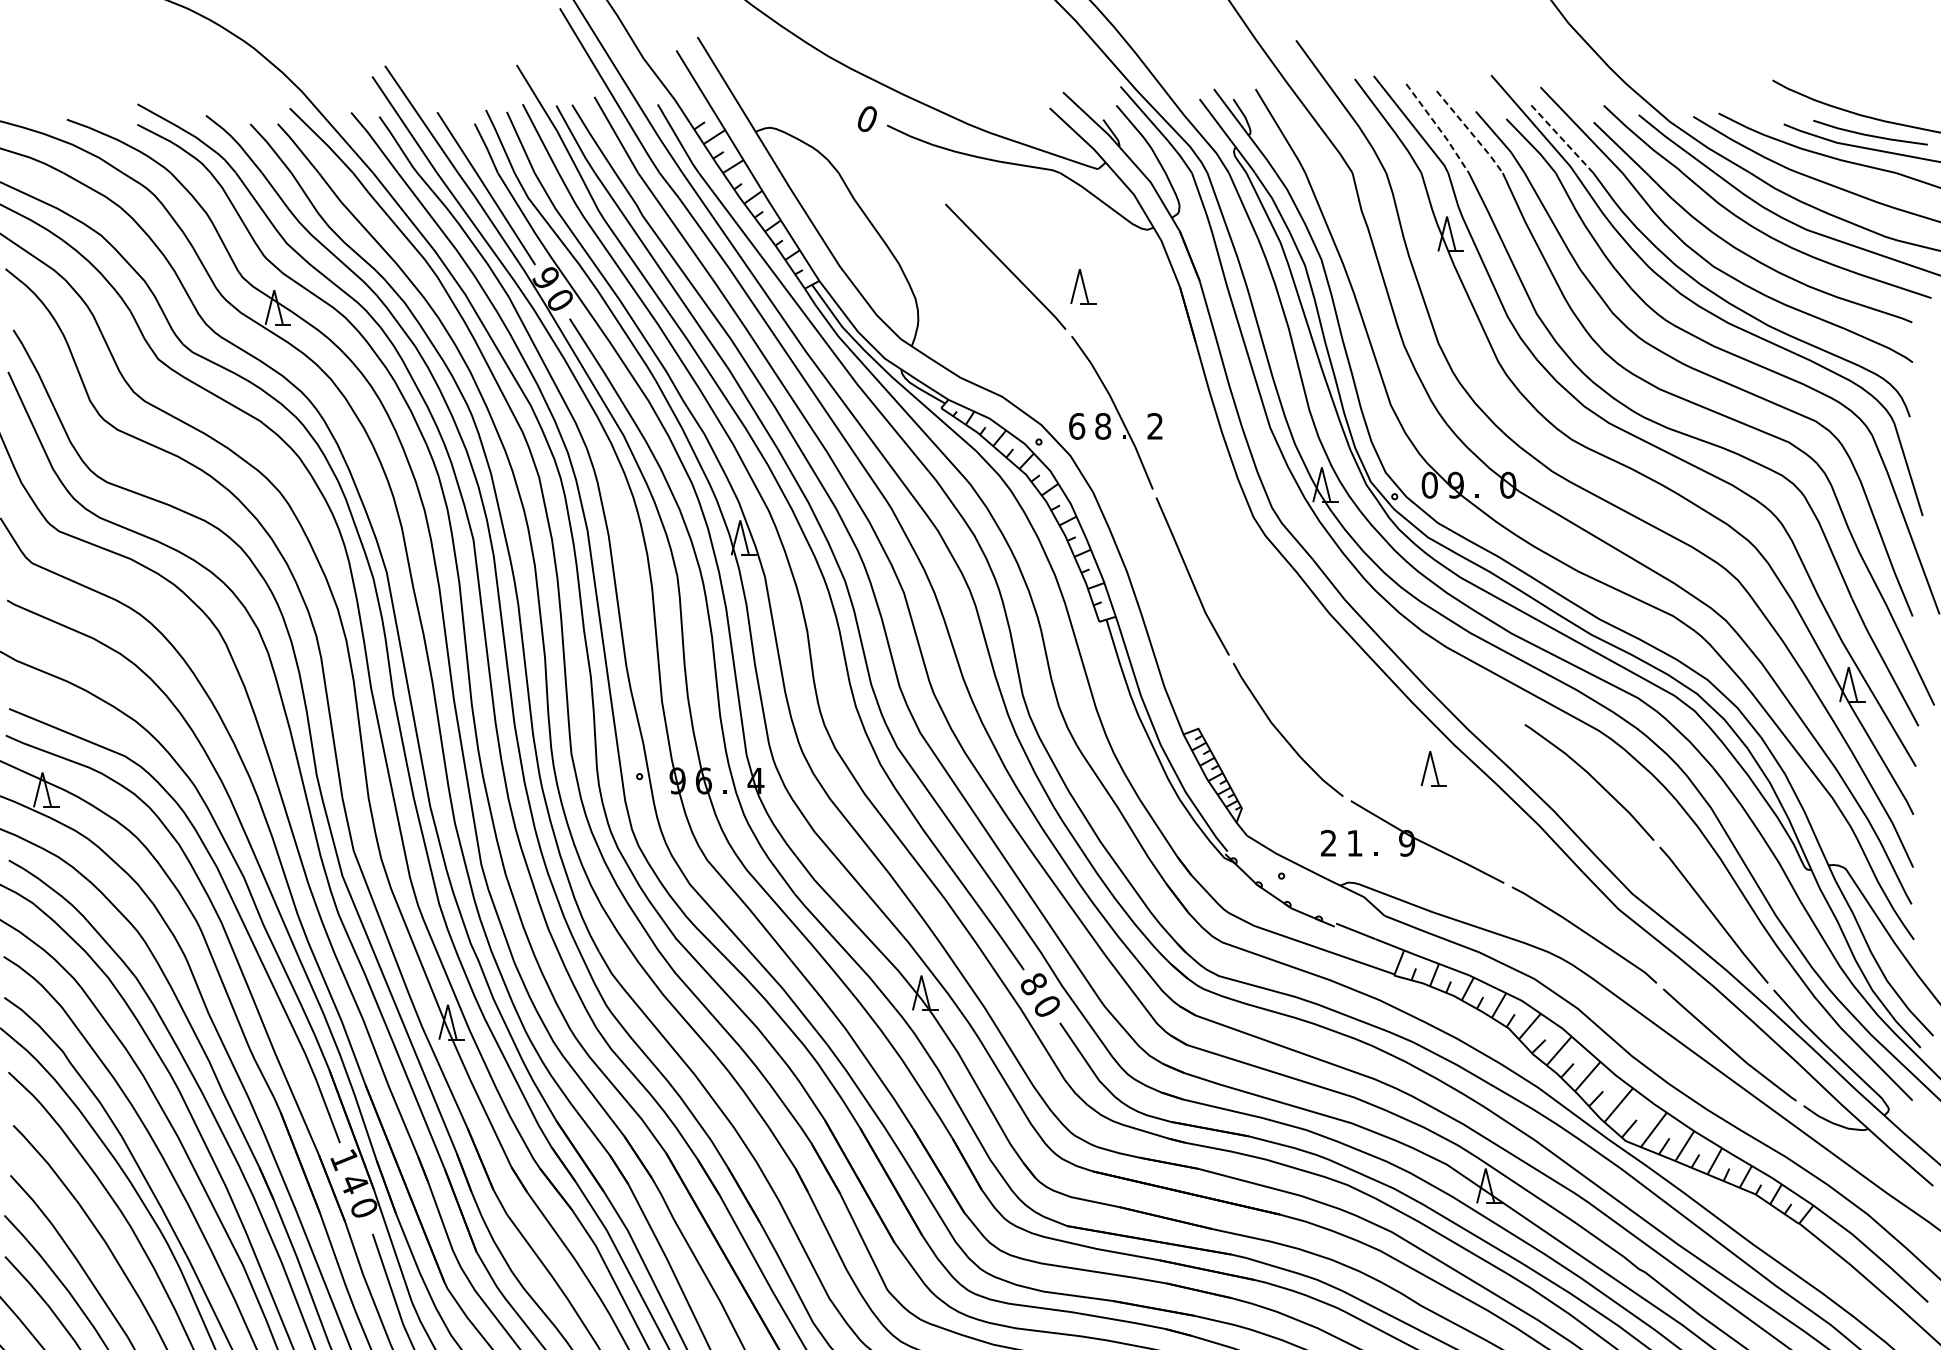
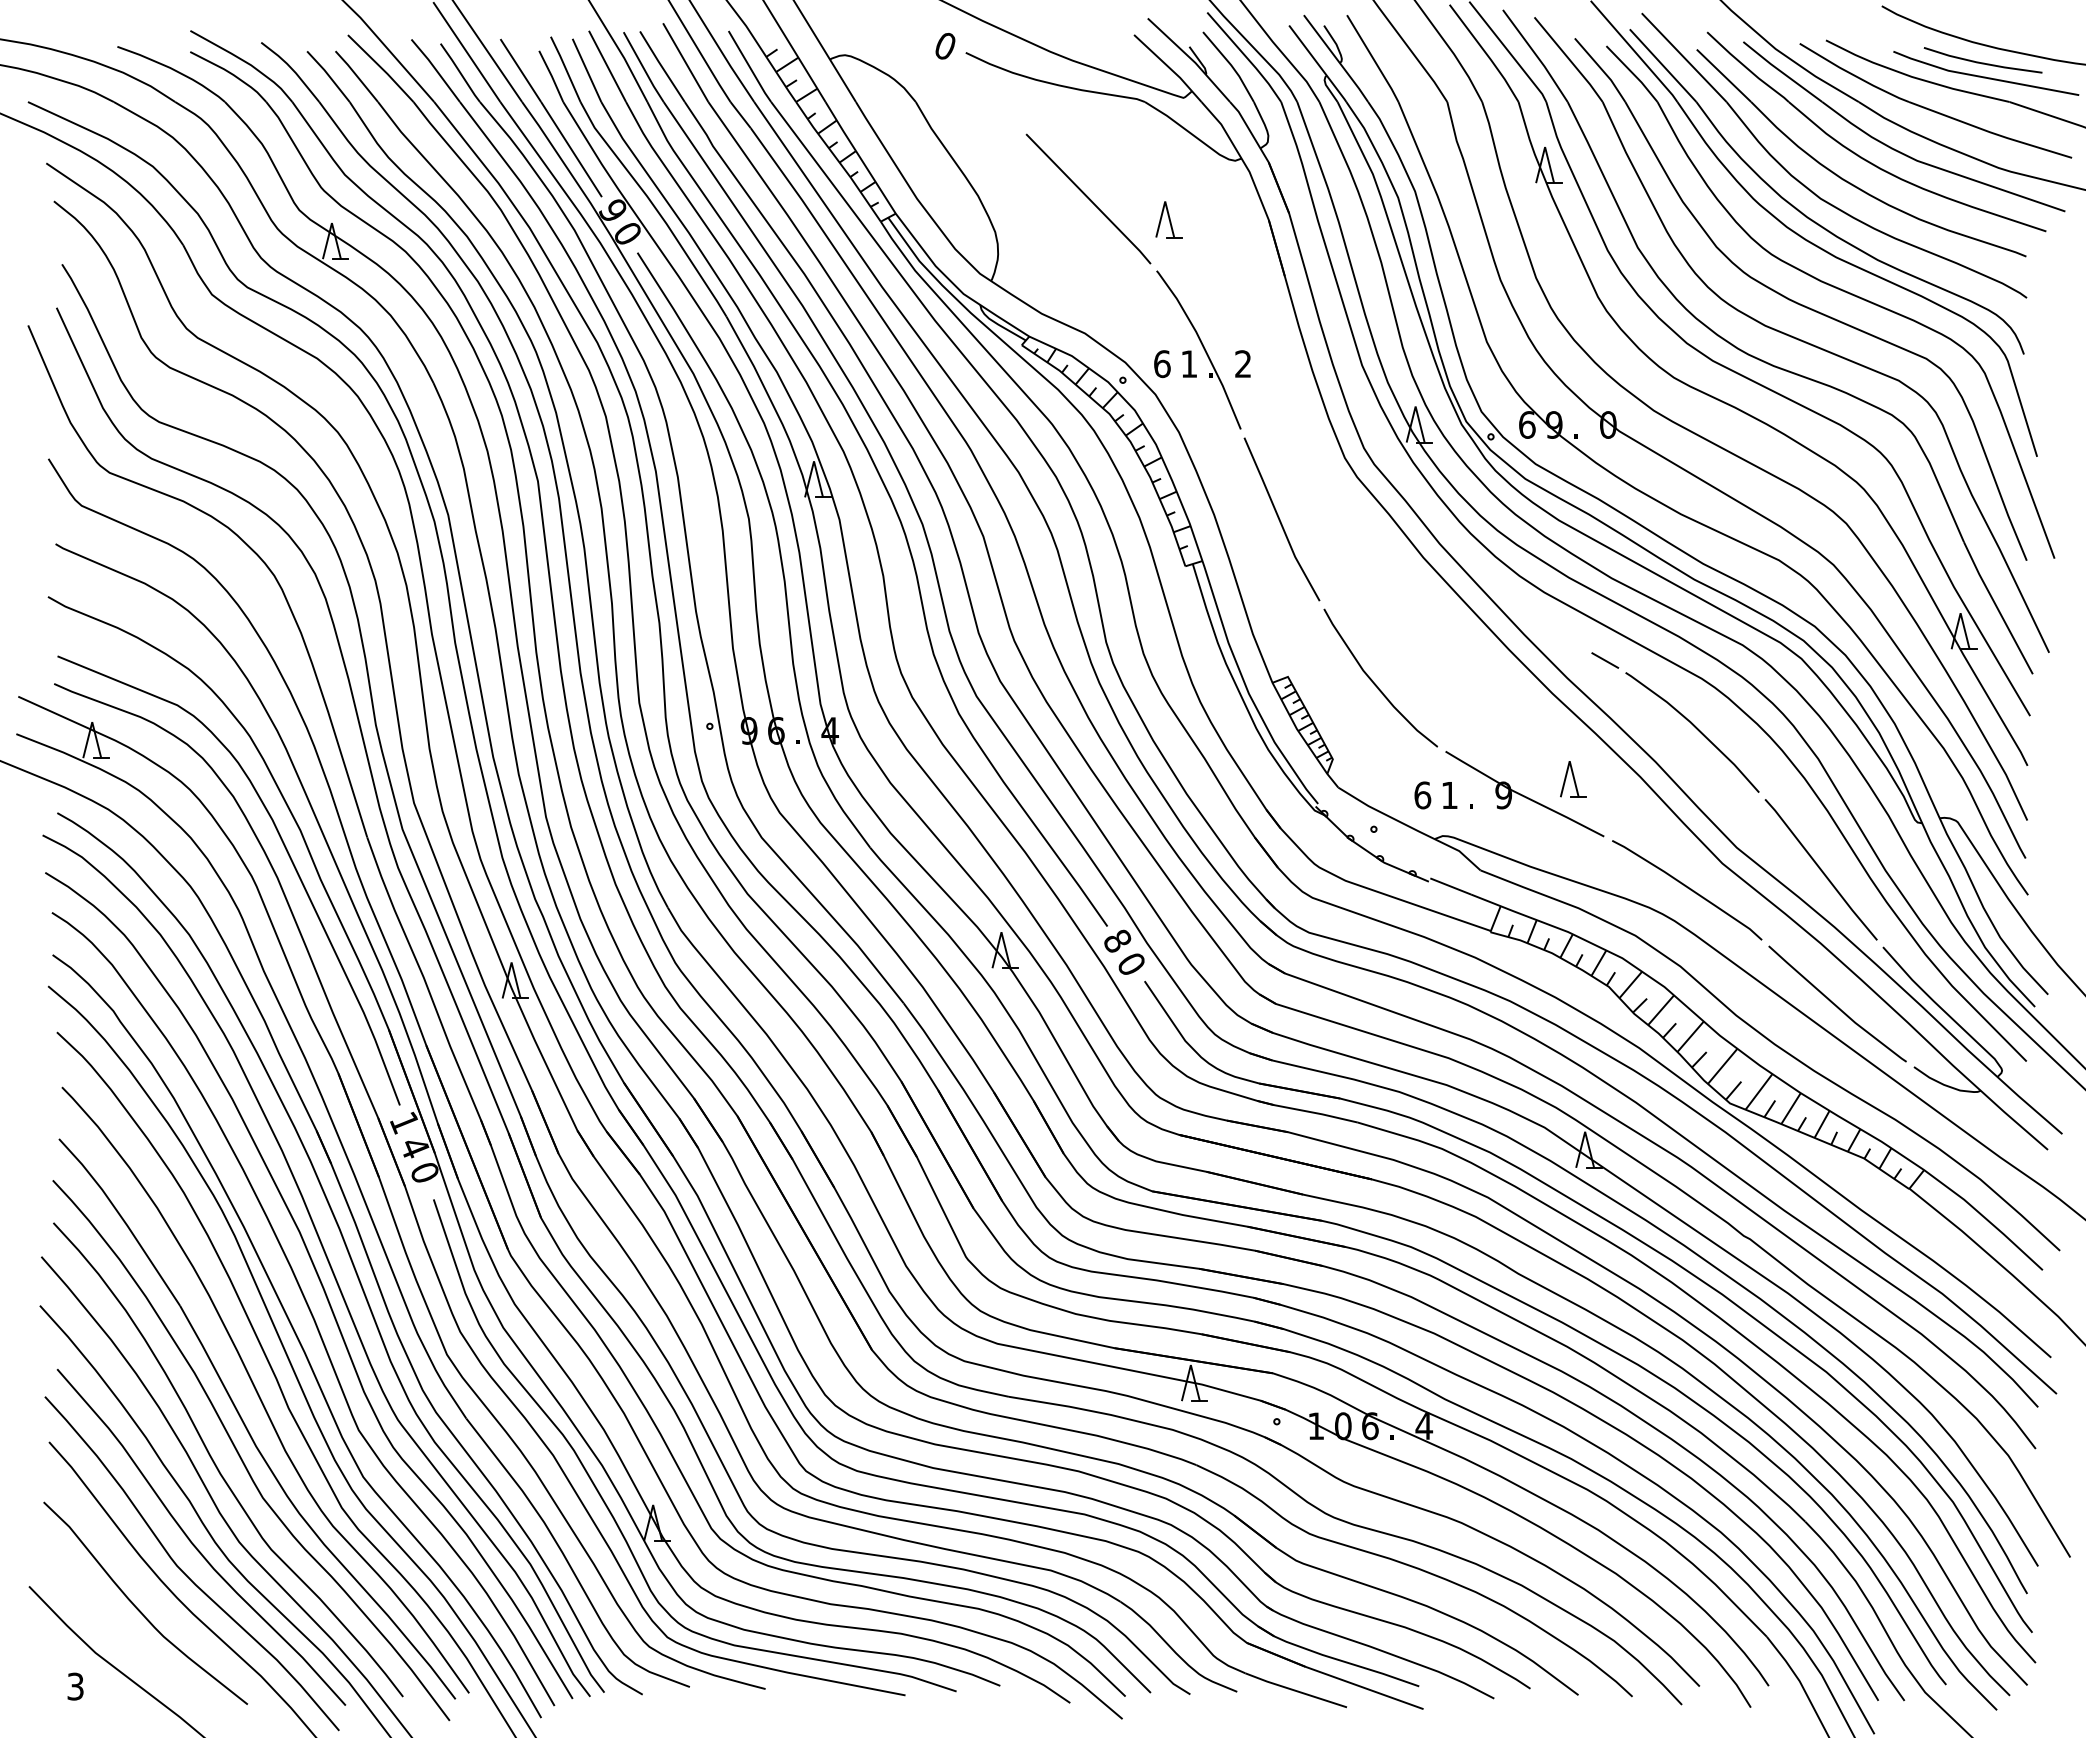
line: (1439, 129) -> (1537, 56), dashed -> solid
line: (1470, 132) -> (1569, 60), dashed -> solid
line: (1560, 137) -> (1662, 65), dashed -> solid
text: (1103, 426) -> (1189, 364), 8 -> 1
text: (1430, 484) -> (1527, 424), 0 -> 6
line: (1505, 712) -> (1605, 660), added
part: (1433, 768) -> (1573, 779), moved
text: (1328, 843) -> (1422, 795), 2 -> 6

